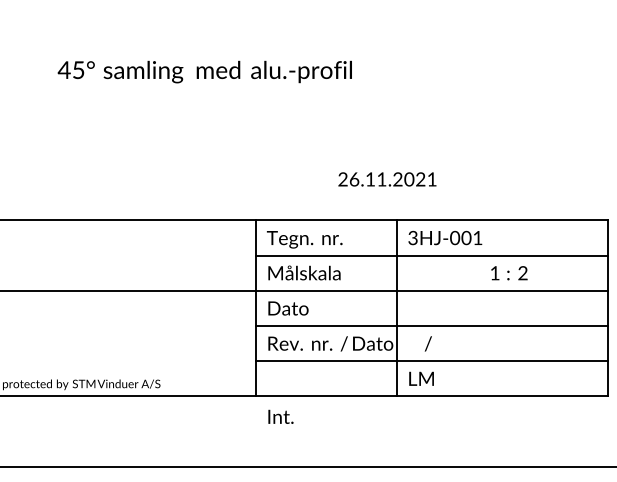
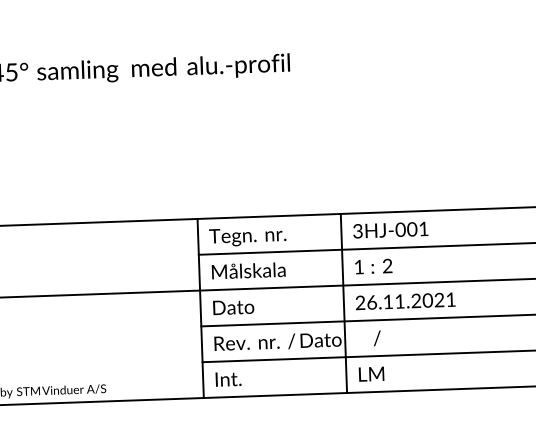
text: (387, 179) -> (405, 301), moved
text: (509, 273) -> (373, 266), moved
text: (280, 416) -> (228, 378), moved

